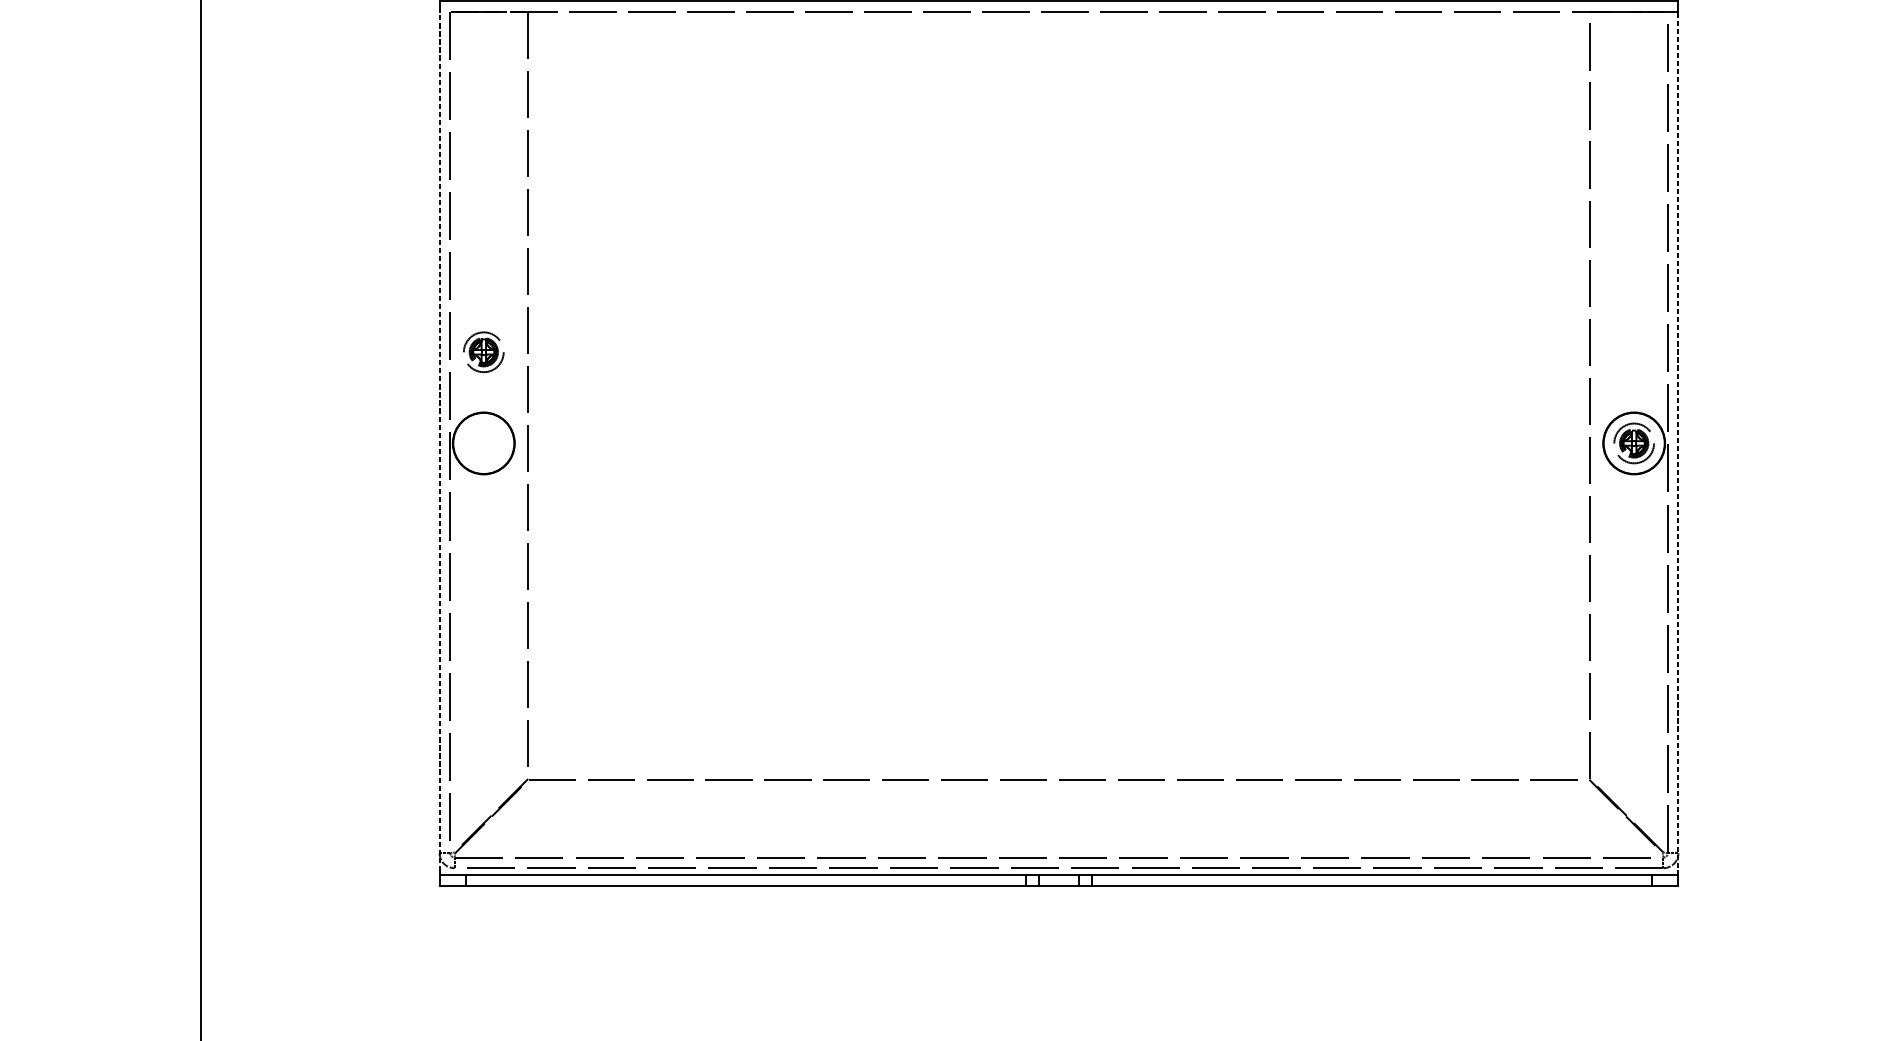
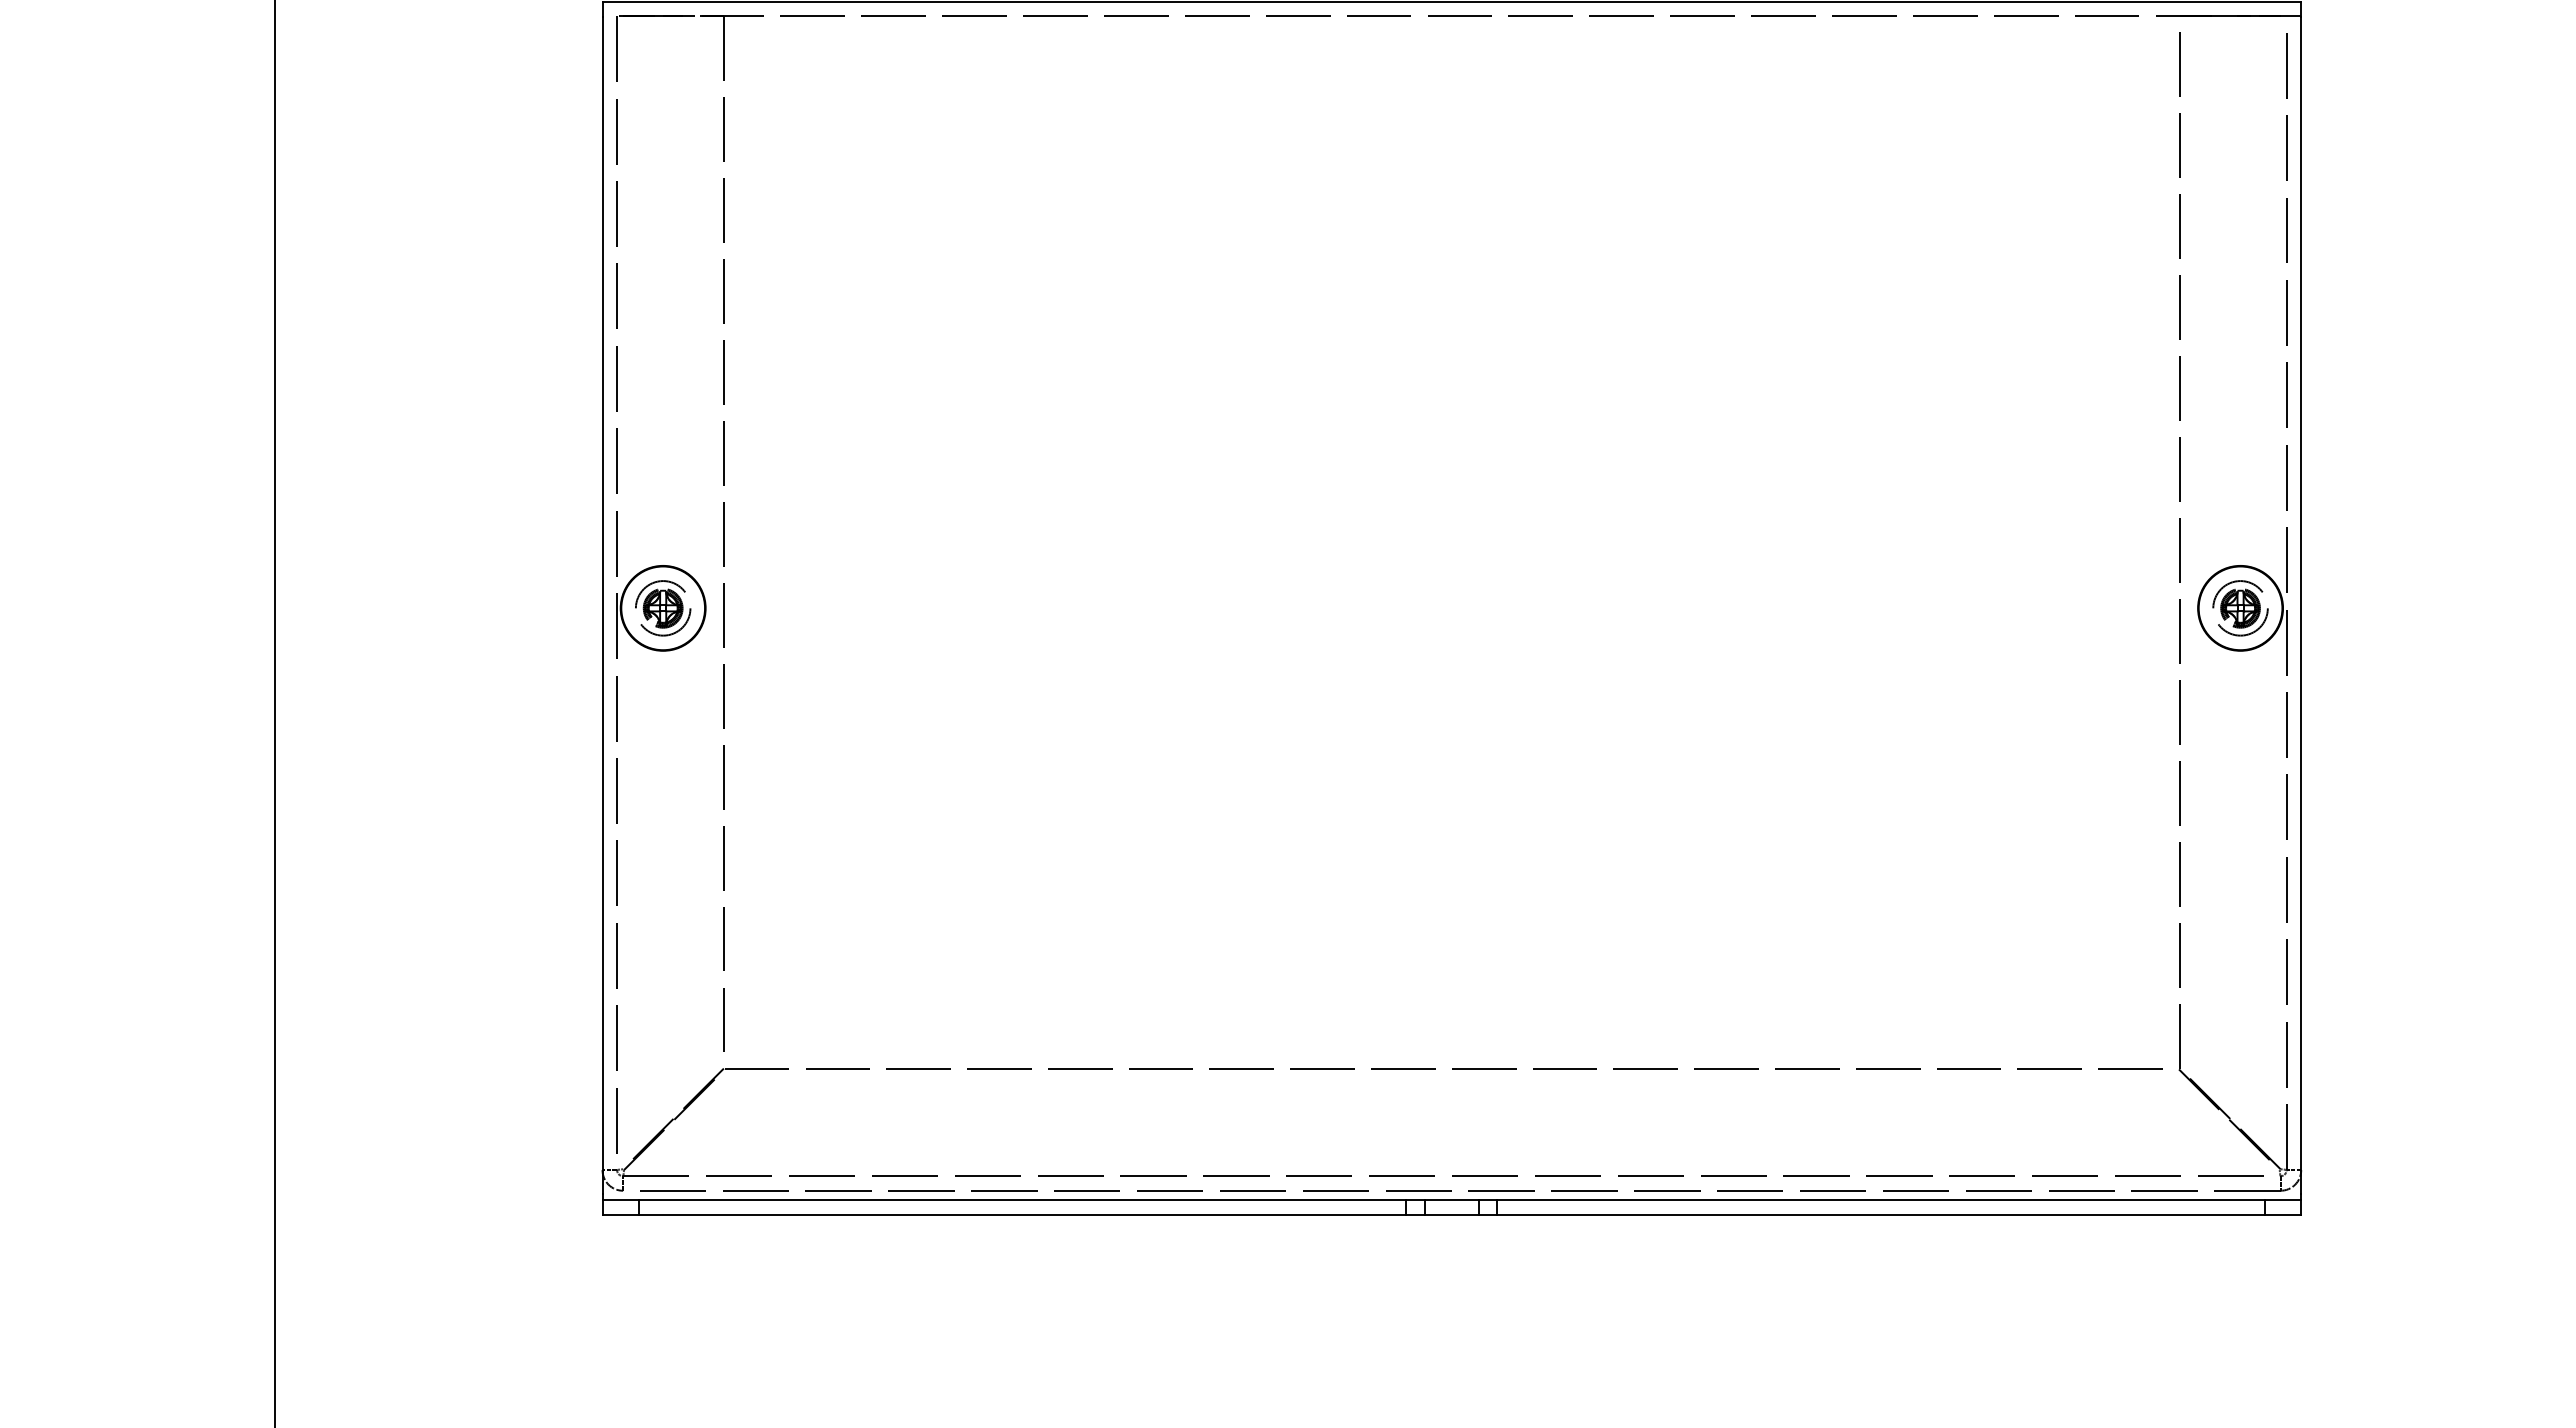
part: (484, 352) -> (663, 608), moved
line: (439, 441) -> (602, 605), dashed -> solid
line: (1678, 442) -> (2301, 606), dashed -> solid

